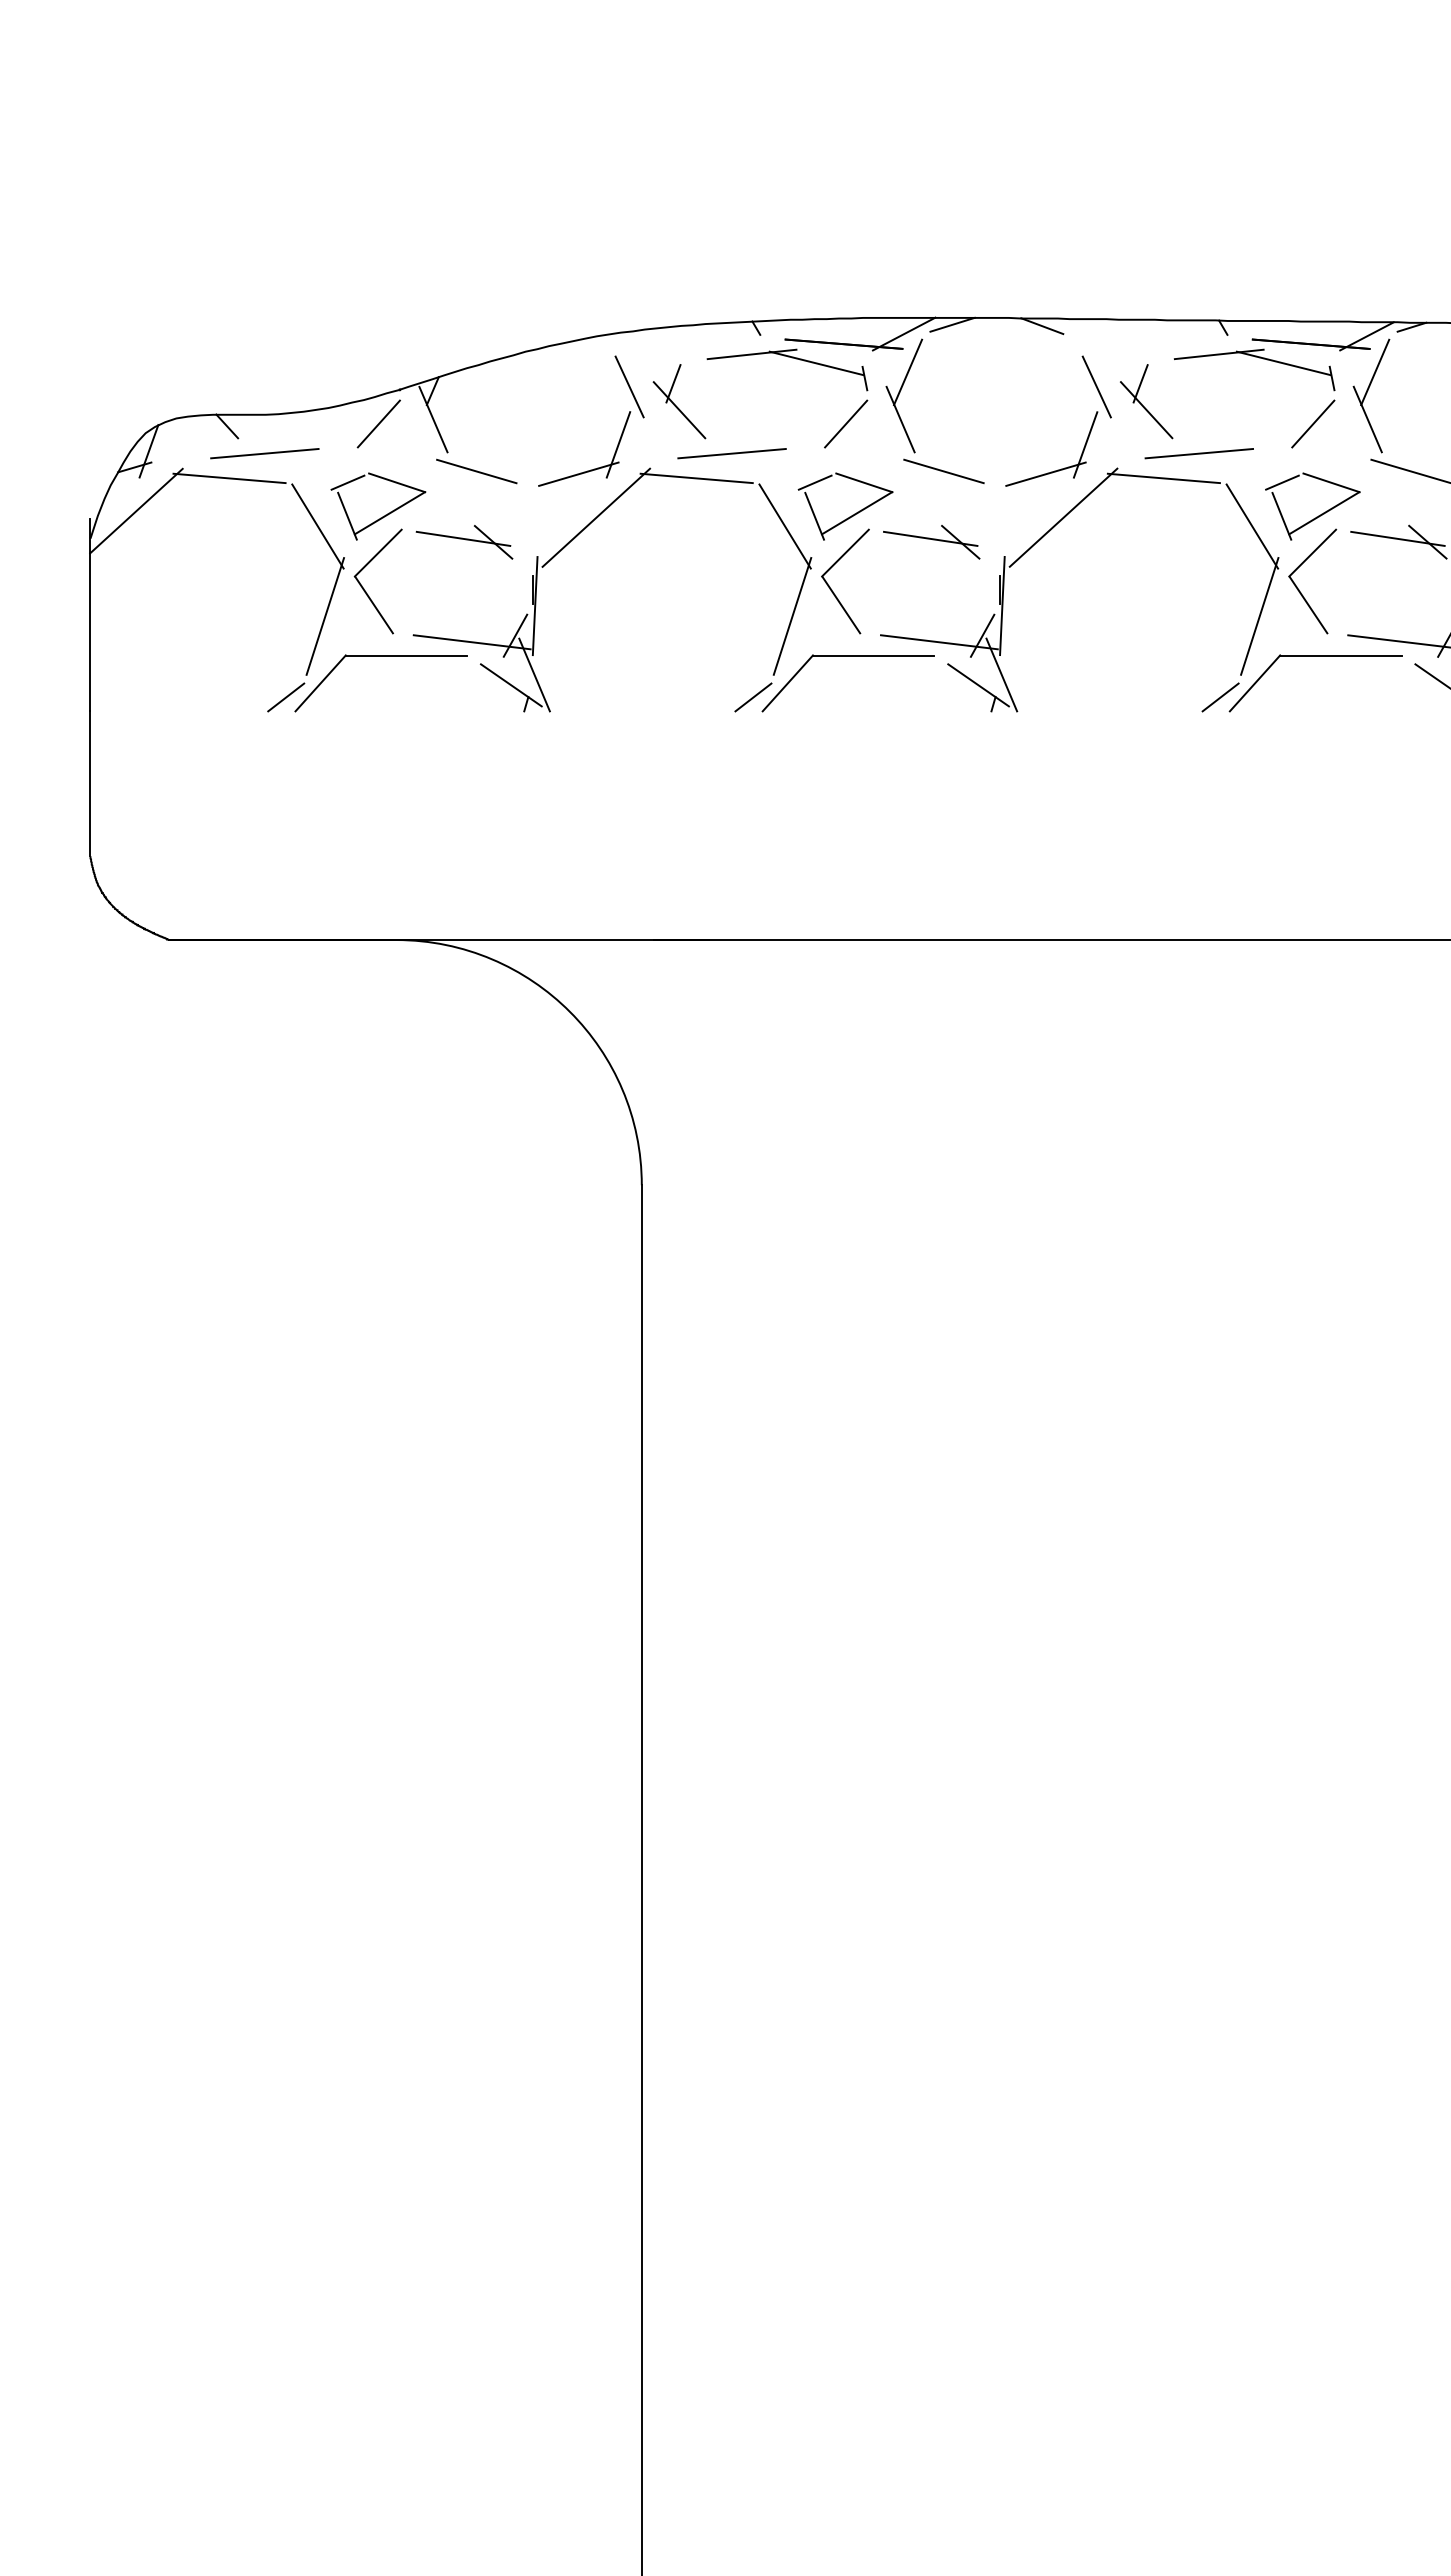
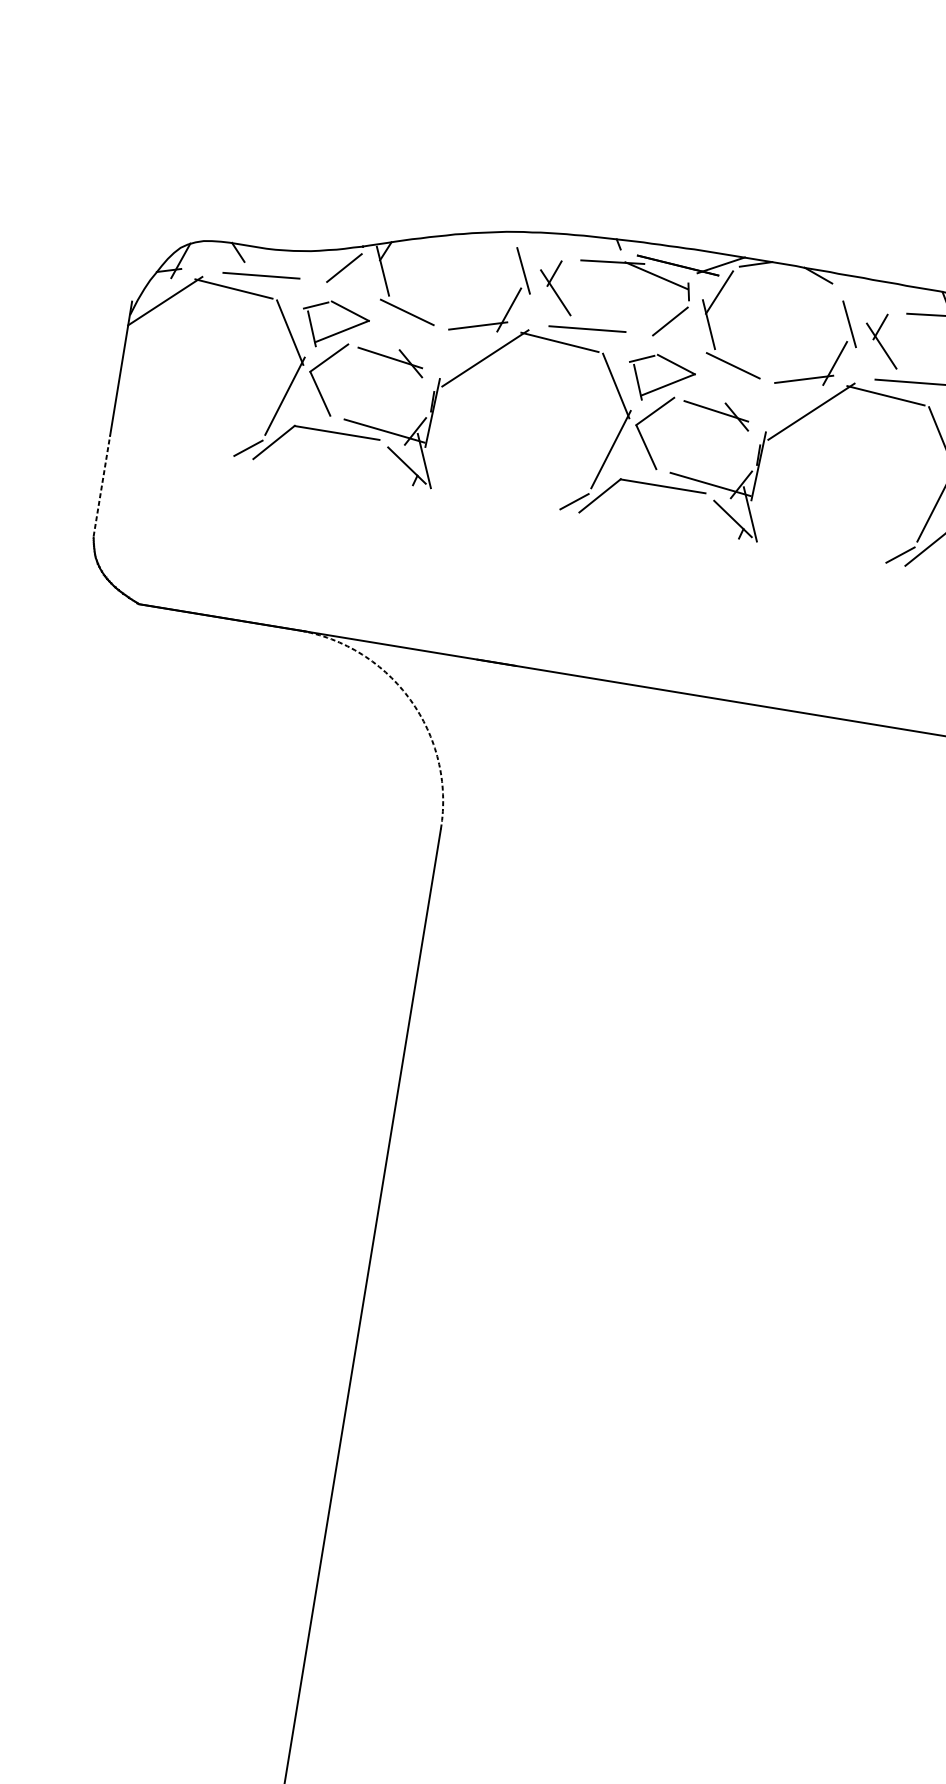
line: (90, 783) -> (102, 485), solid -> dashed
arc: (569, 1011) -> (410, 699), solid -> dashed

